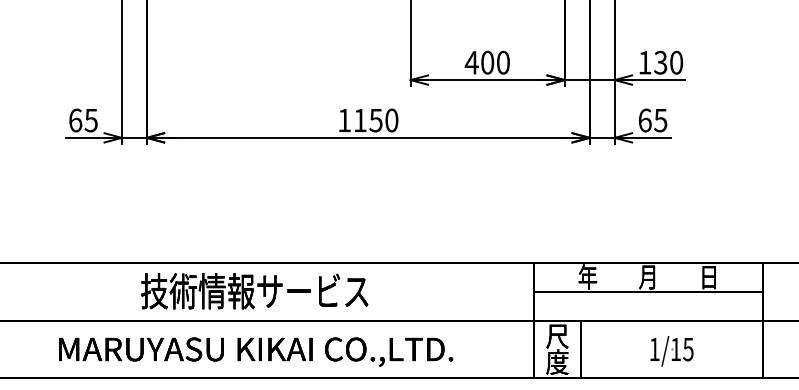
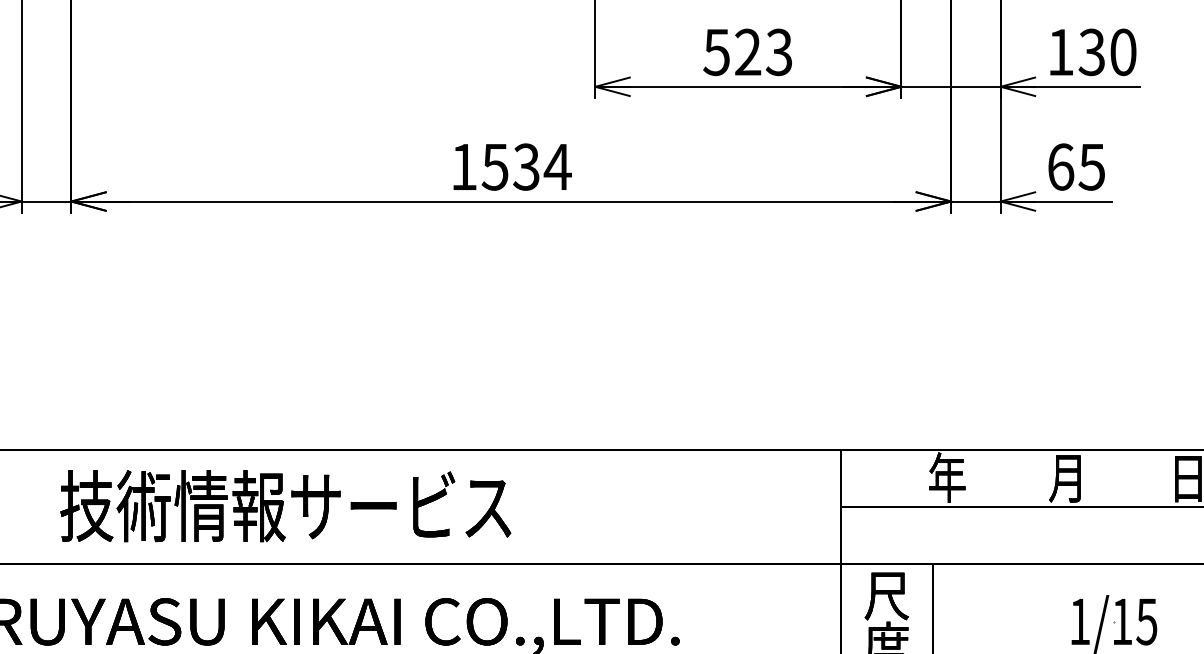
text: (486, 62) -> (745, 51), 400 -> 523
text: (375, 120) -> (525, 167), 1150 -> 1534

